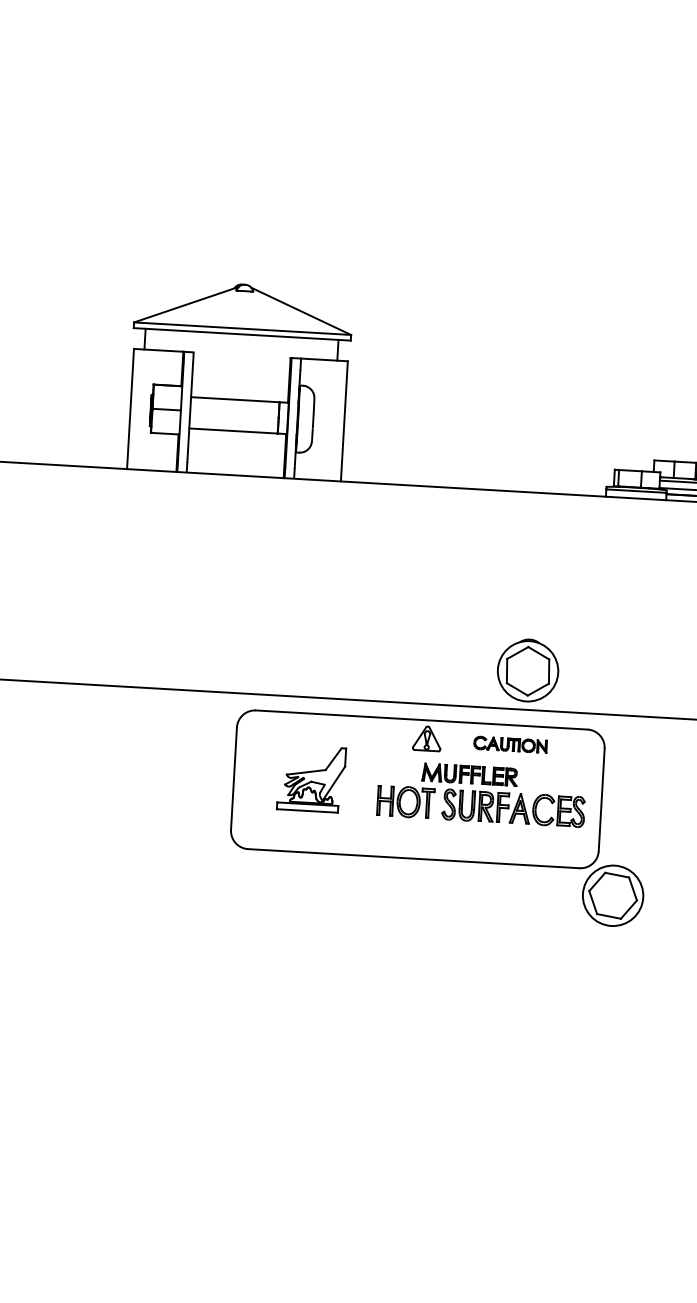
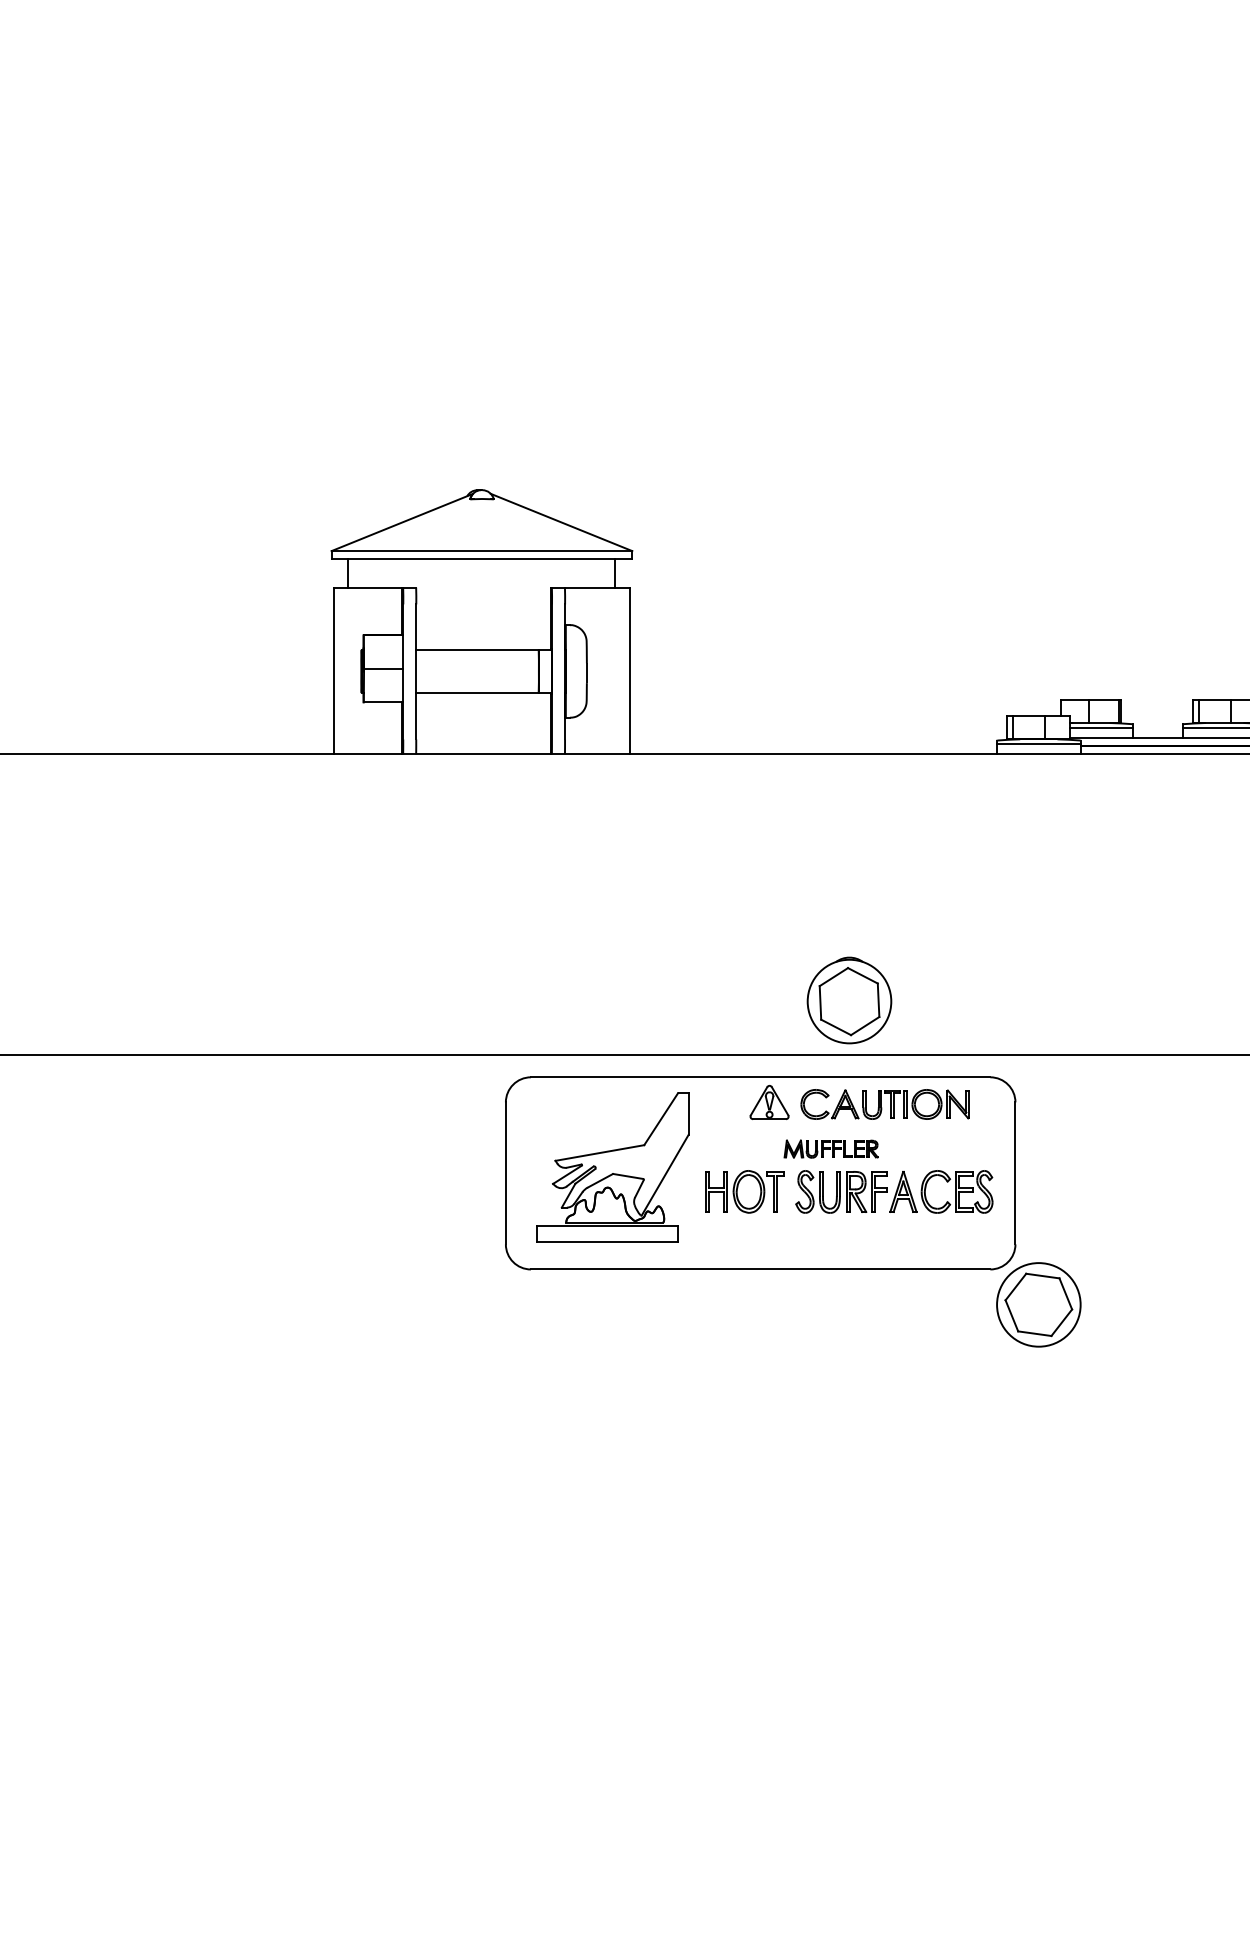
part: (528, 670) -> (849, 1000), moved
part: (510, 744) -> (884, 1104), size x1.67
part: (469, 774) -> (830, 1148), size x0.71
part: (311, 778) -> (612, 1167), size x1.67

